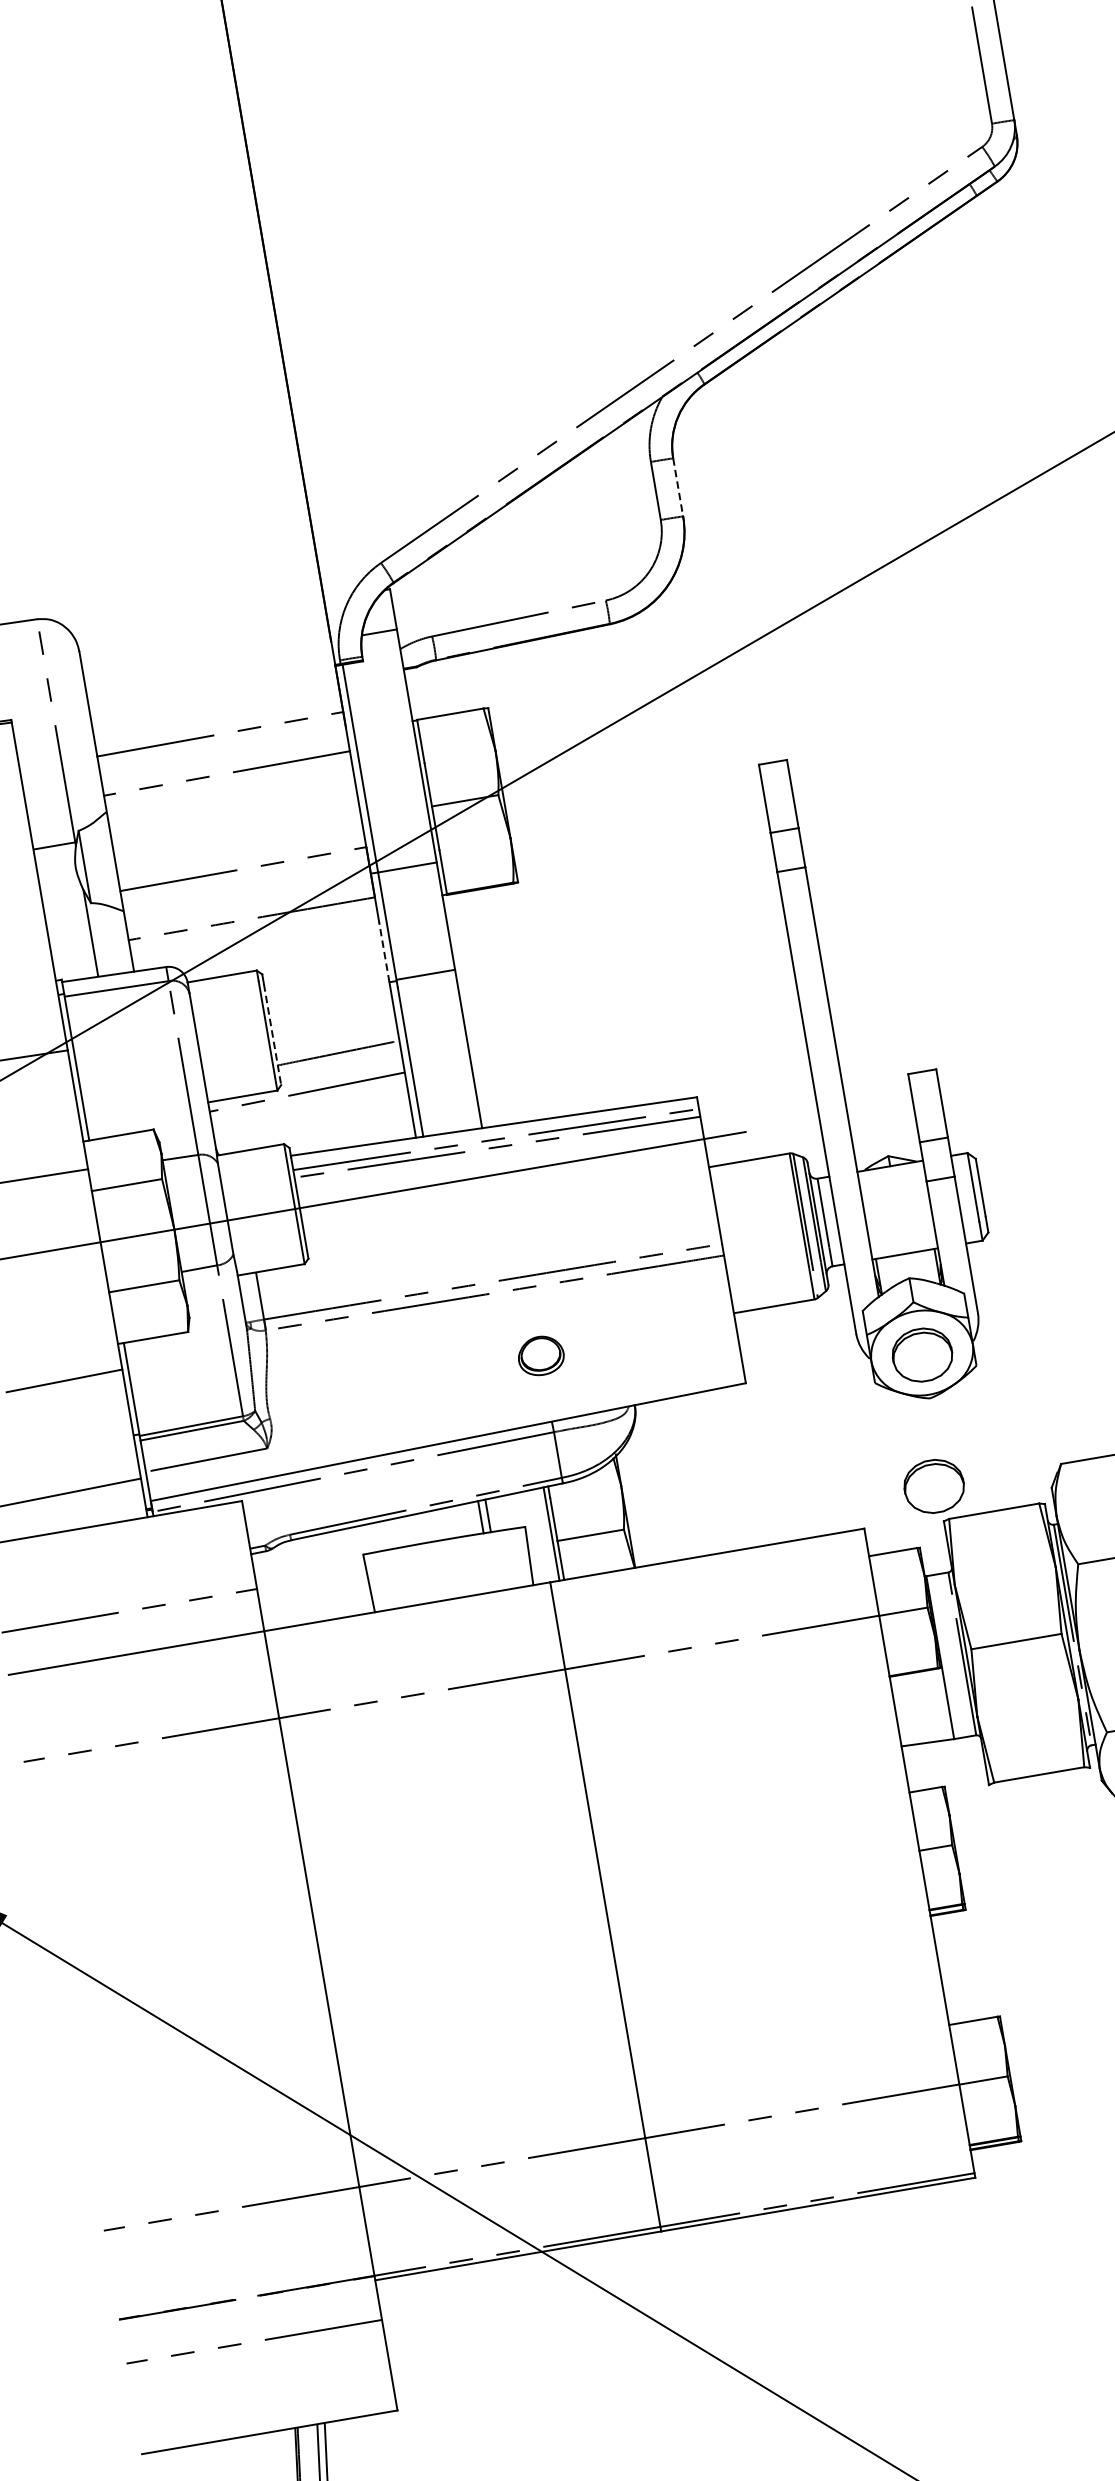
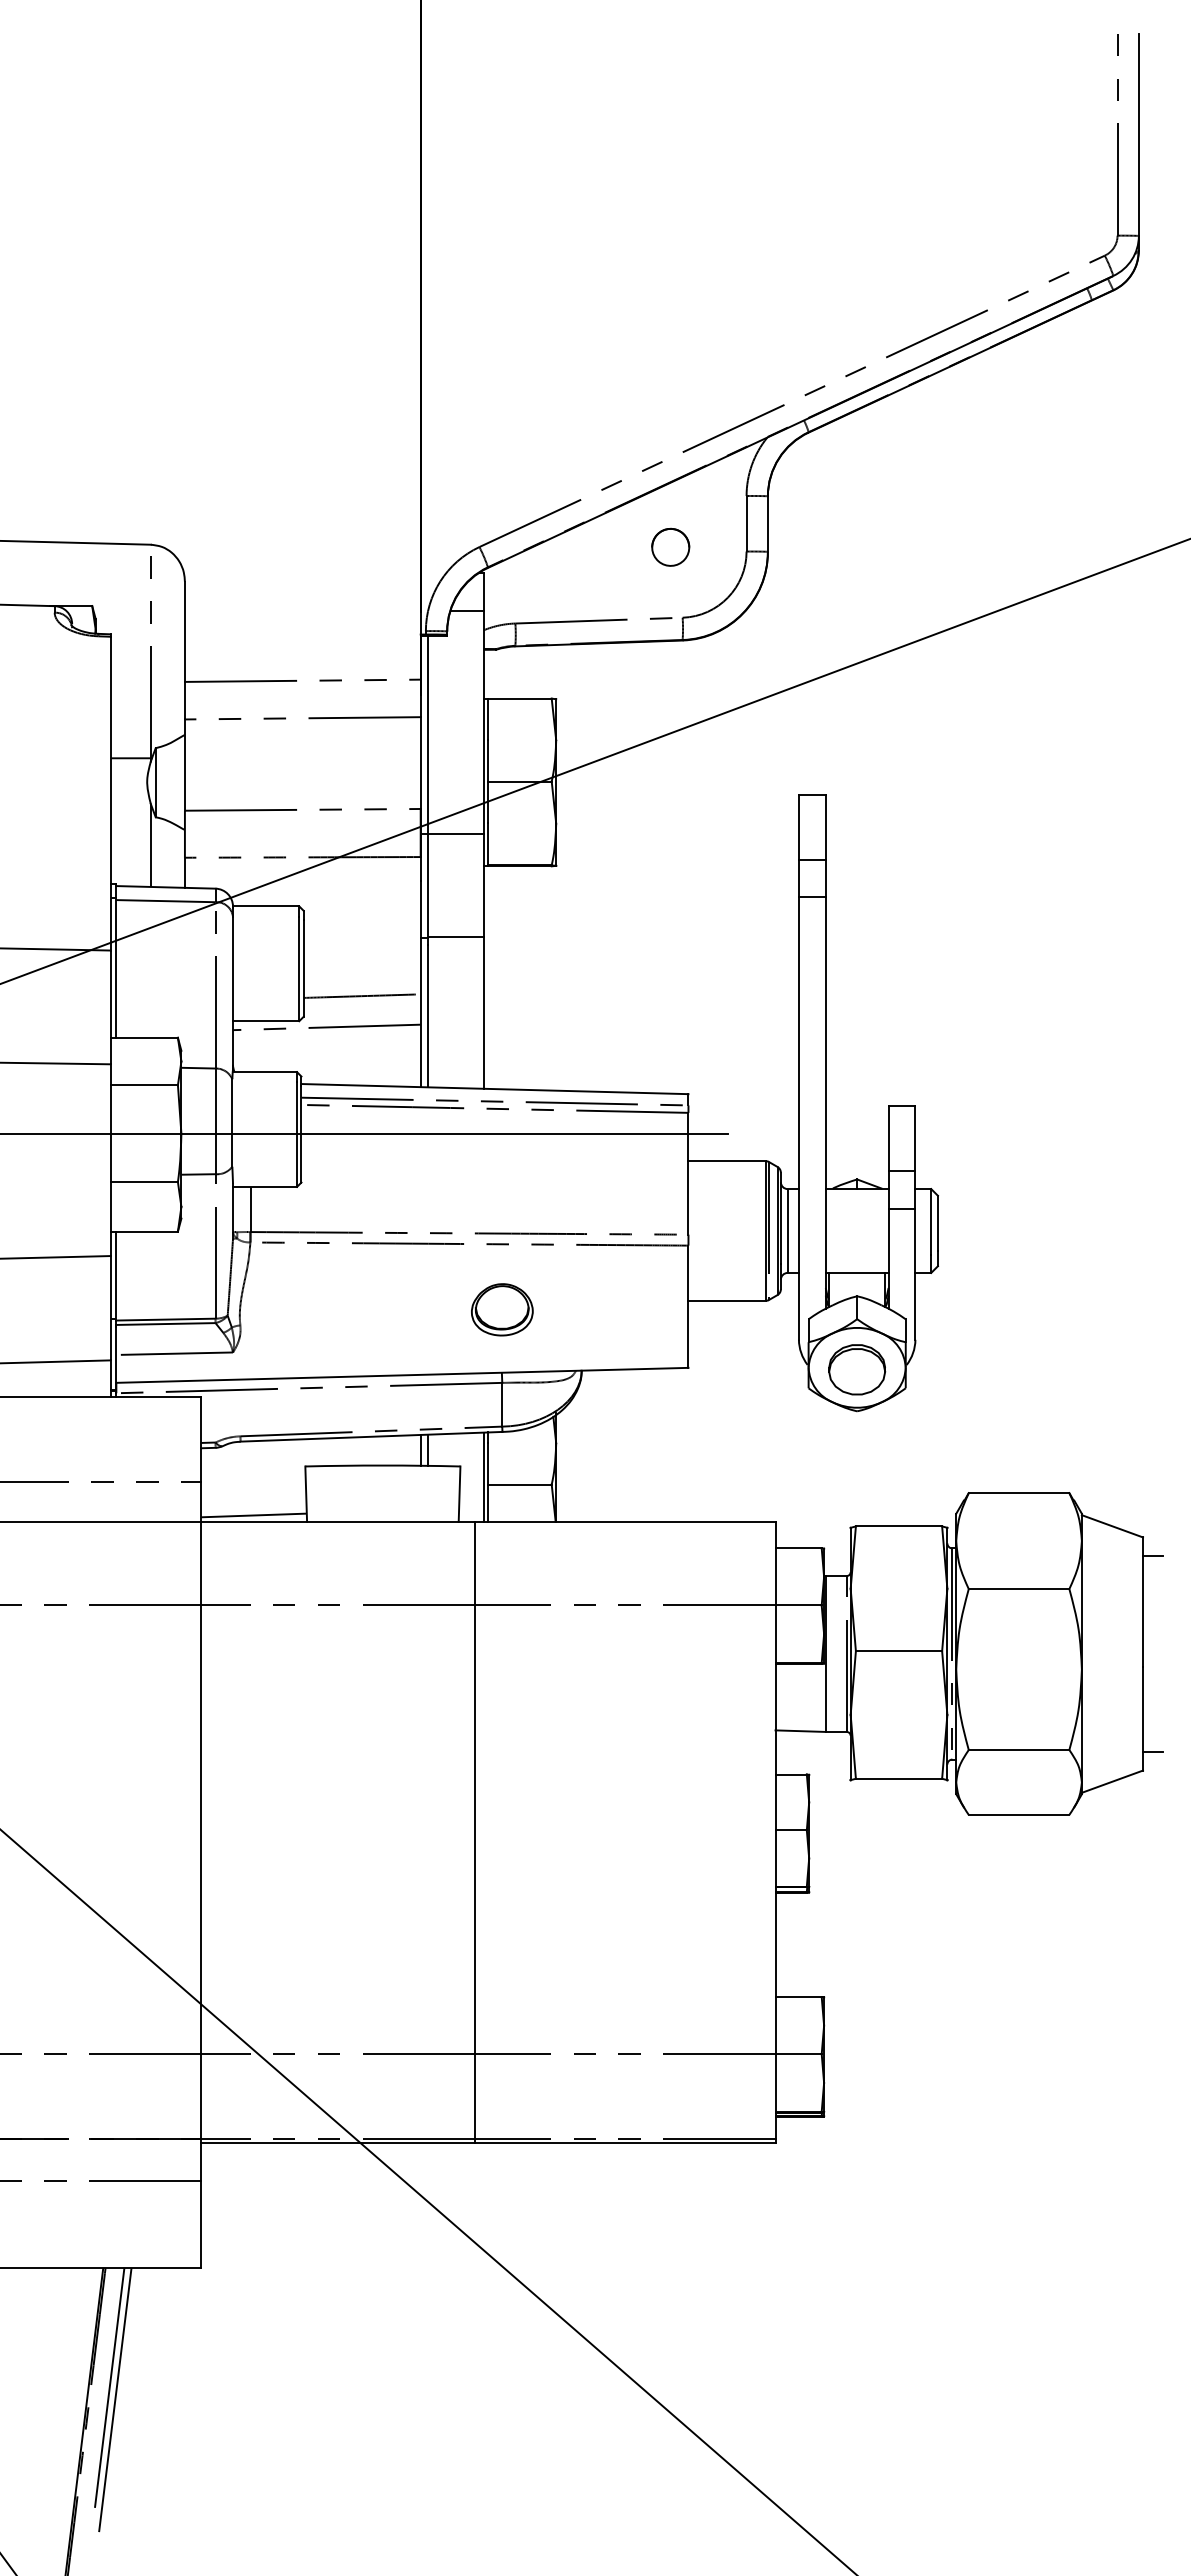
line: (677, 488) -> (767, 524), dashed -> solid
part: (580, 528) -> (670, 546), added
line: (384, 952) -> (420, 909), dashed -> solid
line: (272, 1035) -> (303, 969), dashed -> solid
part: (541, 1355) -> (502, 1309), size x1.43
part: (934, 1486) -> (847, 1493), removed
line: (317, 1615) -> (253, 1515), added

